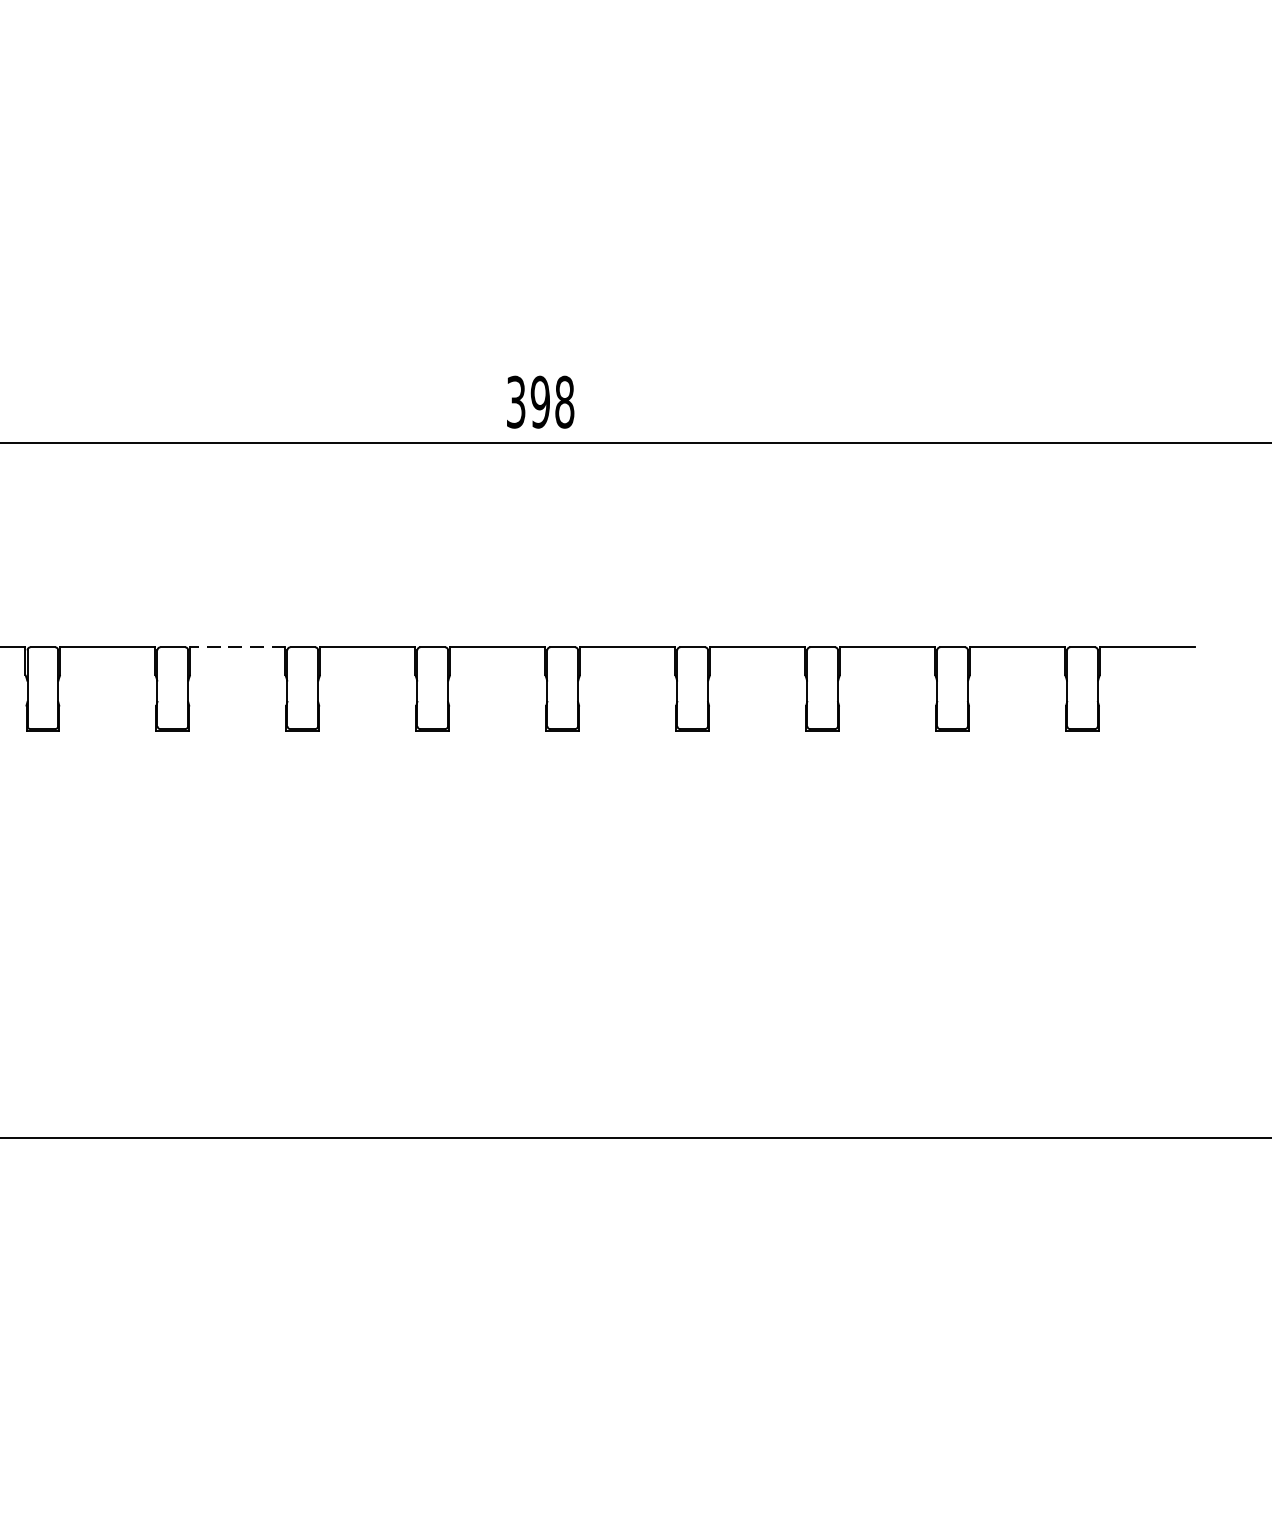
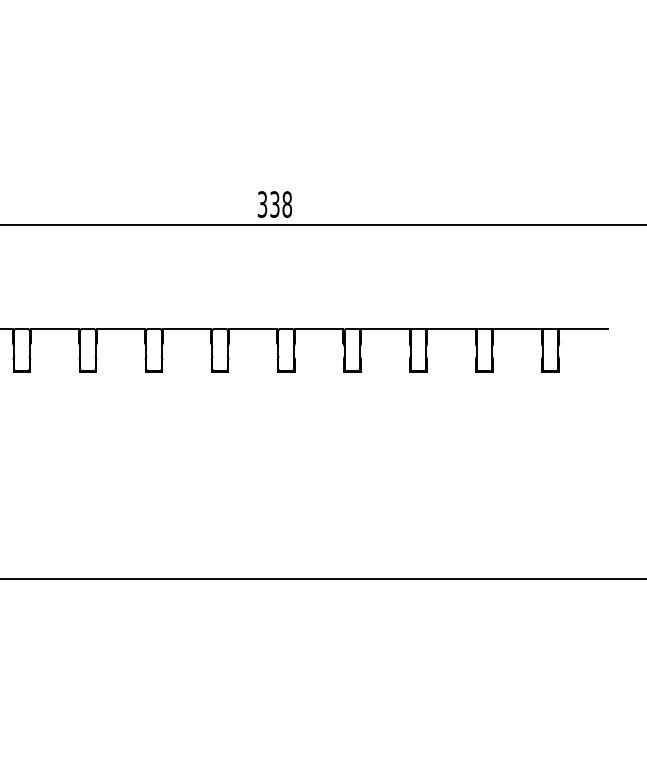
text: (539, 402) -> (274, 204), 398 -> 338
line: (236, 647) -> (120, 329), dashed -> solid

